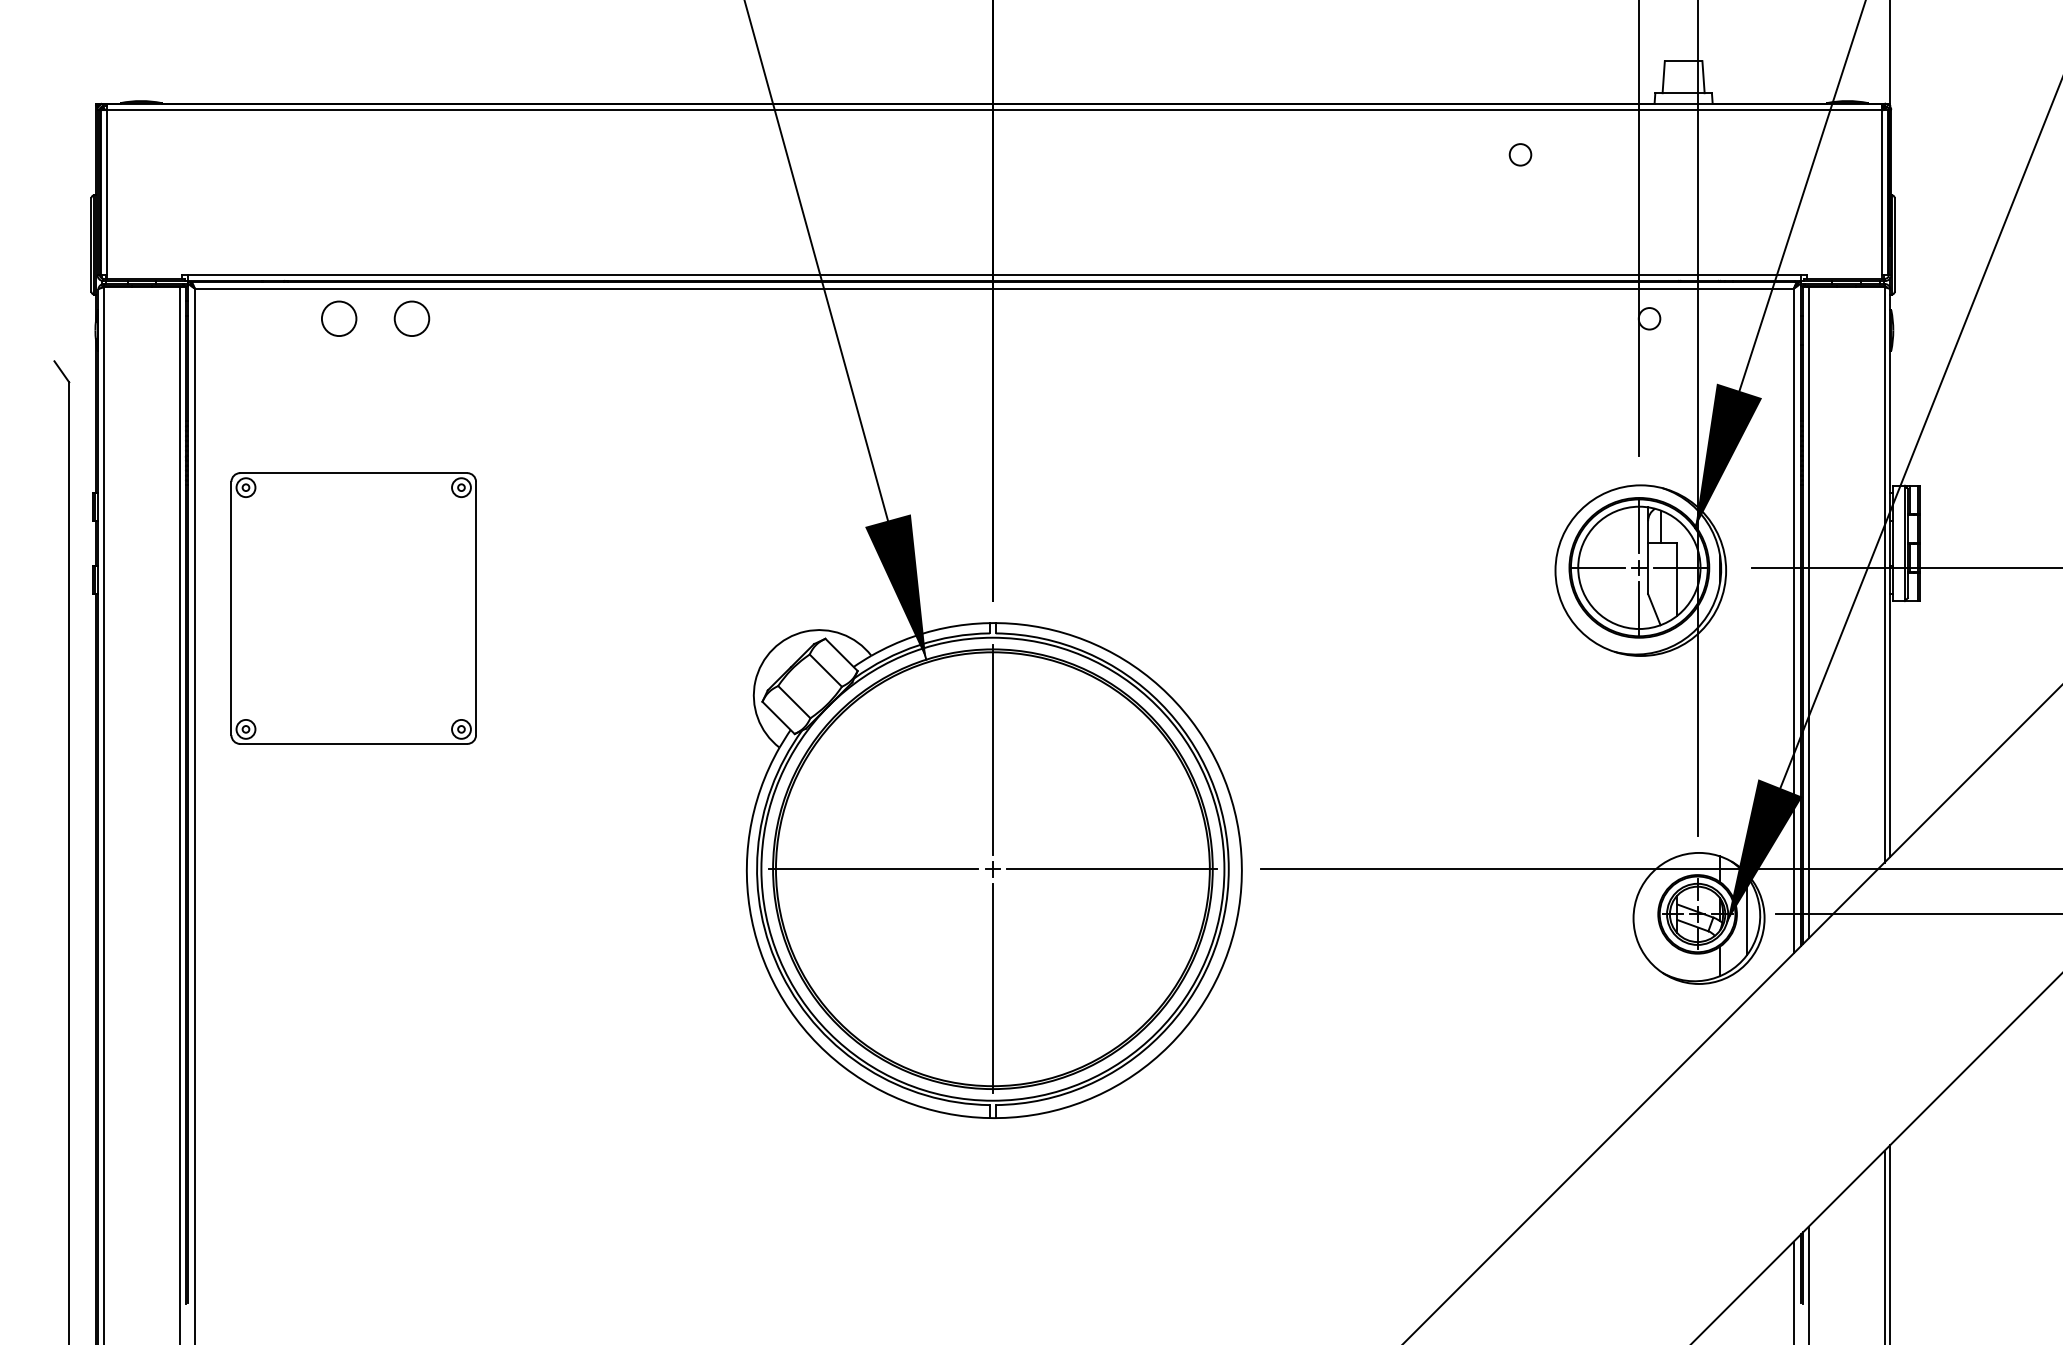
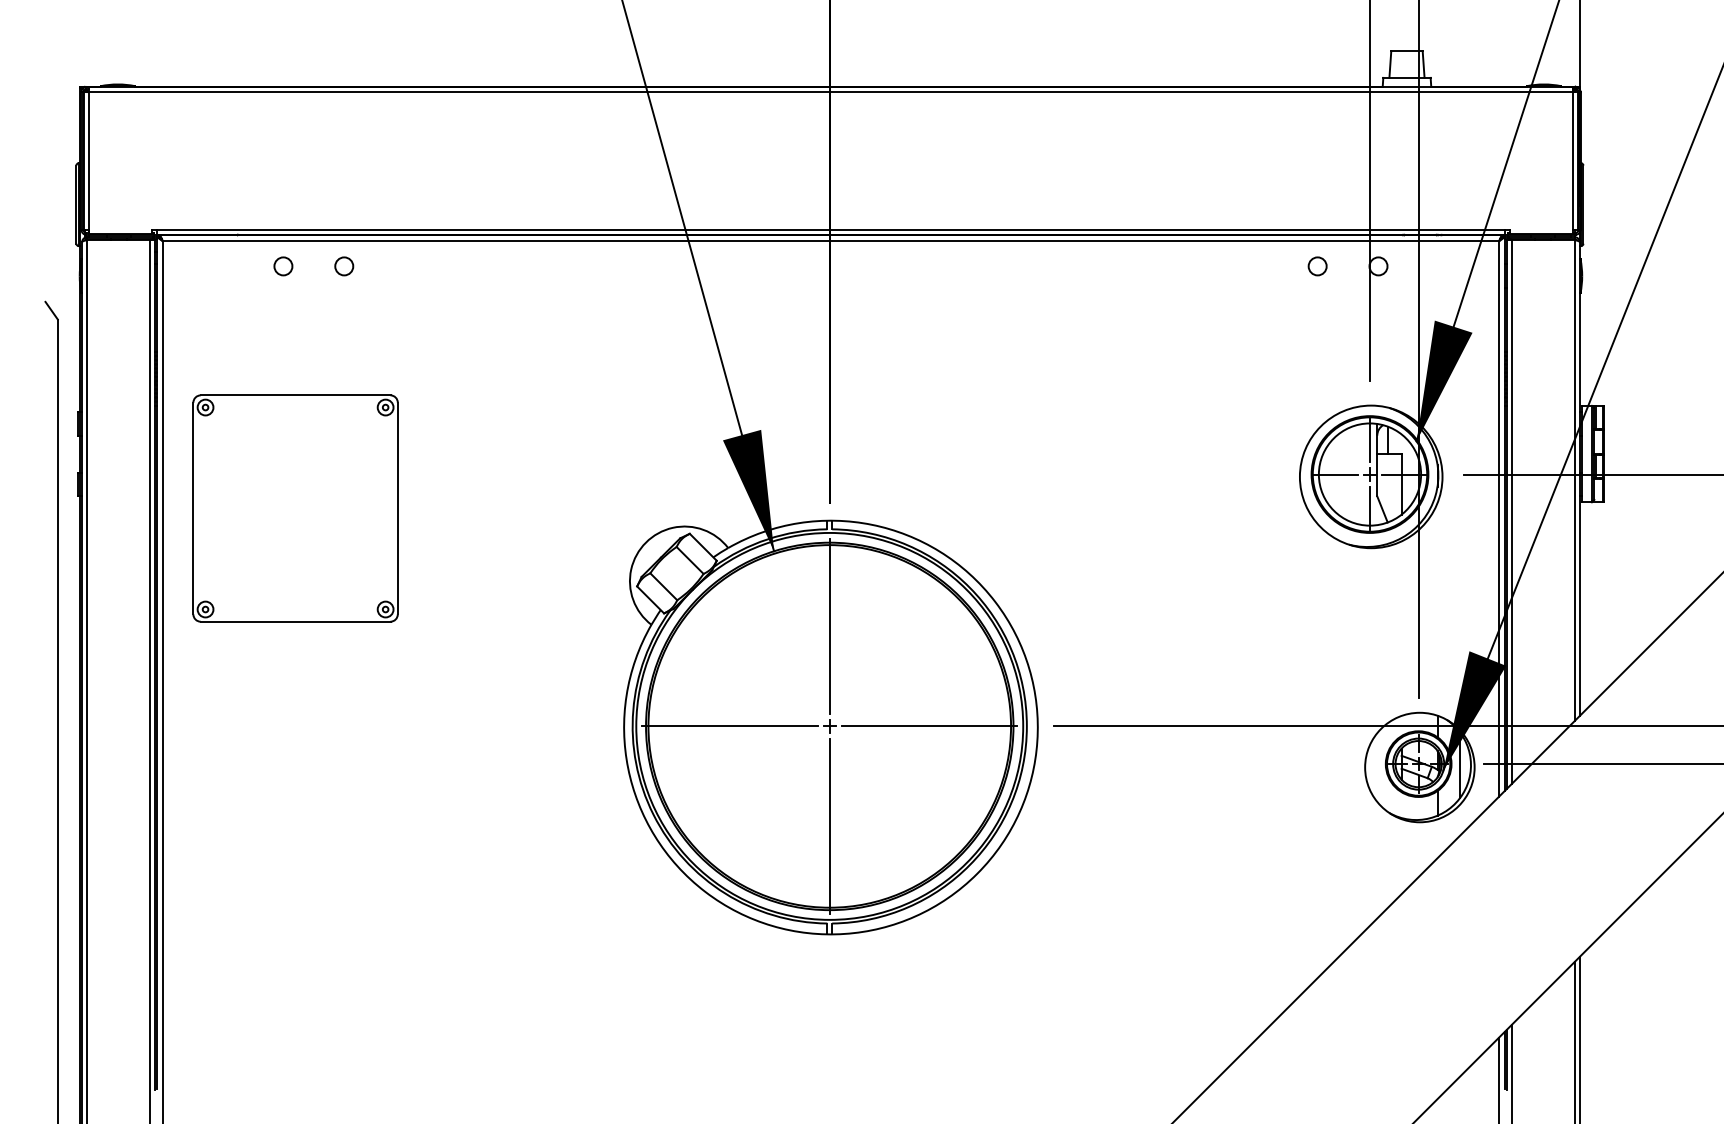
circle: (1520, 154) -> (1317, 266), moved
circle: (339, 318) -> (283, 266), size x0.62
circle: (412, 318) -> (344, 266), size x0.62

